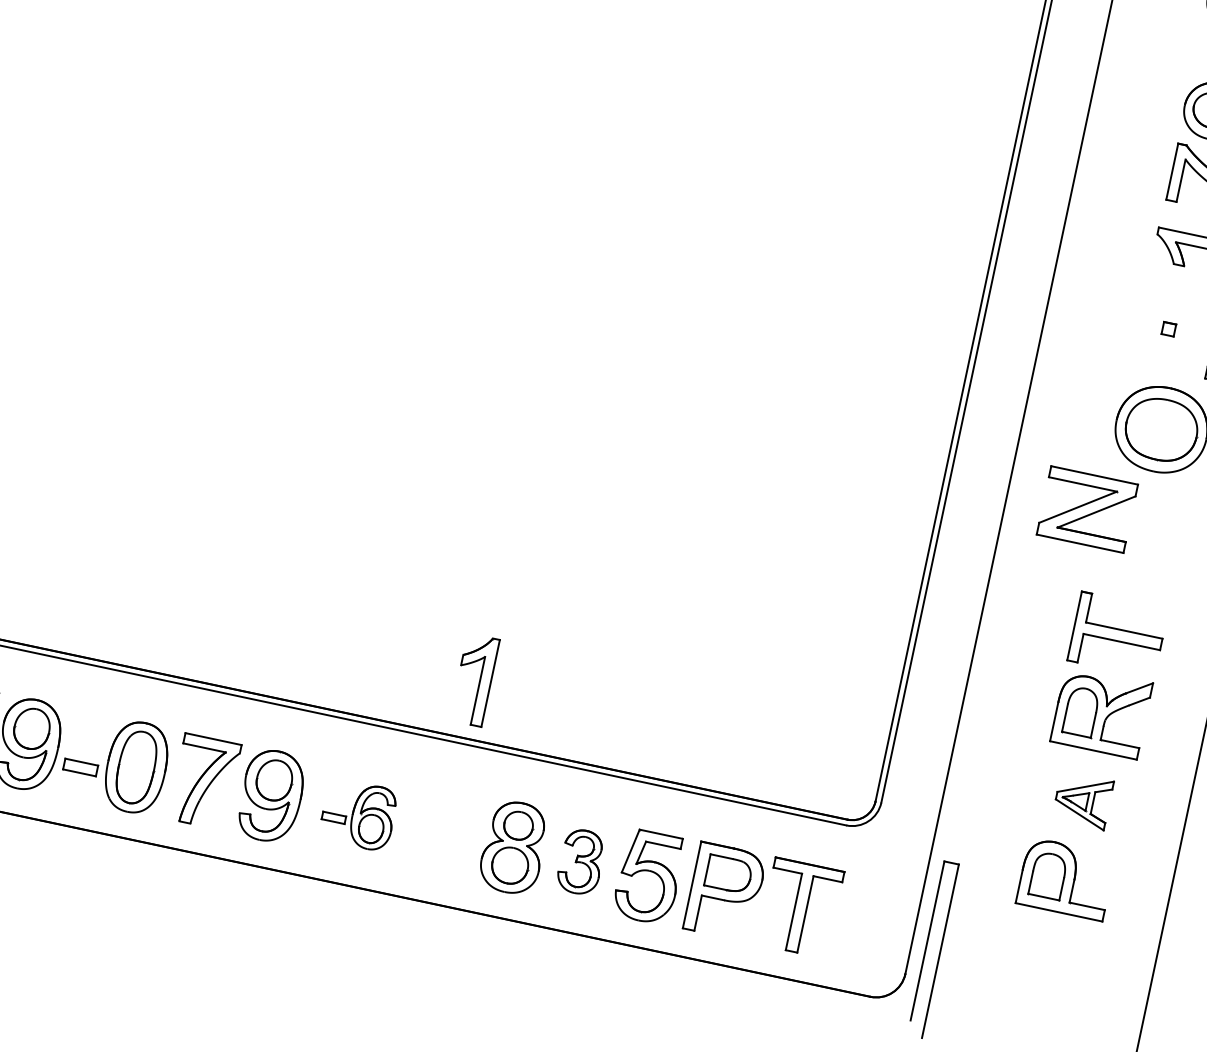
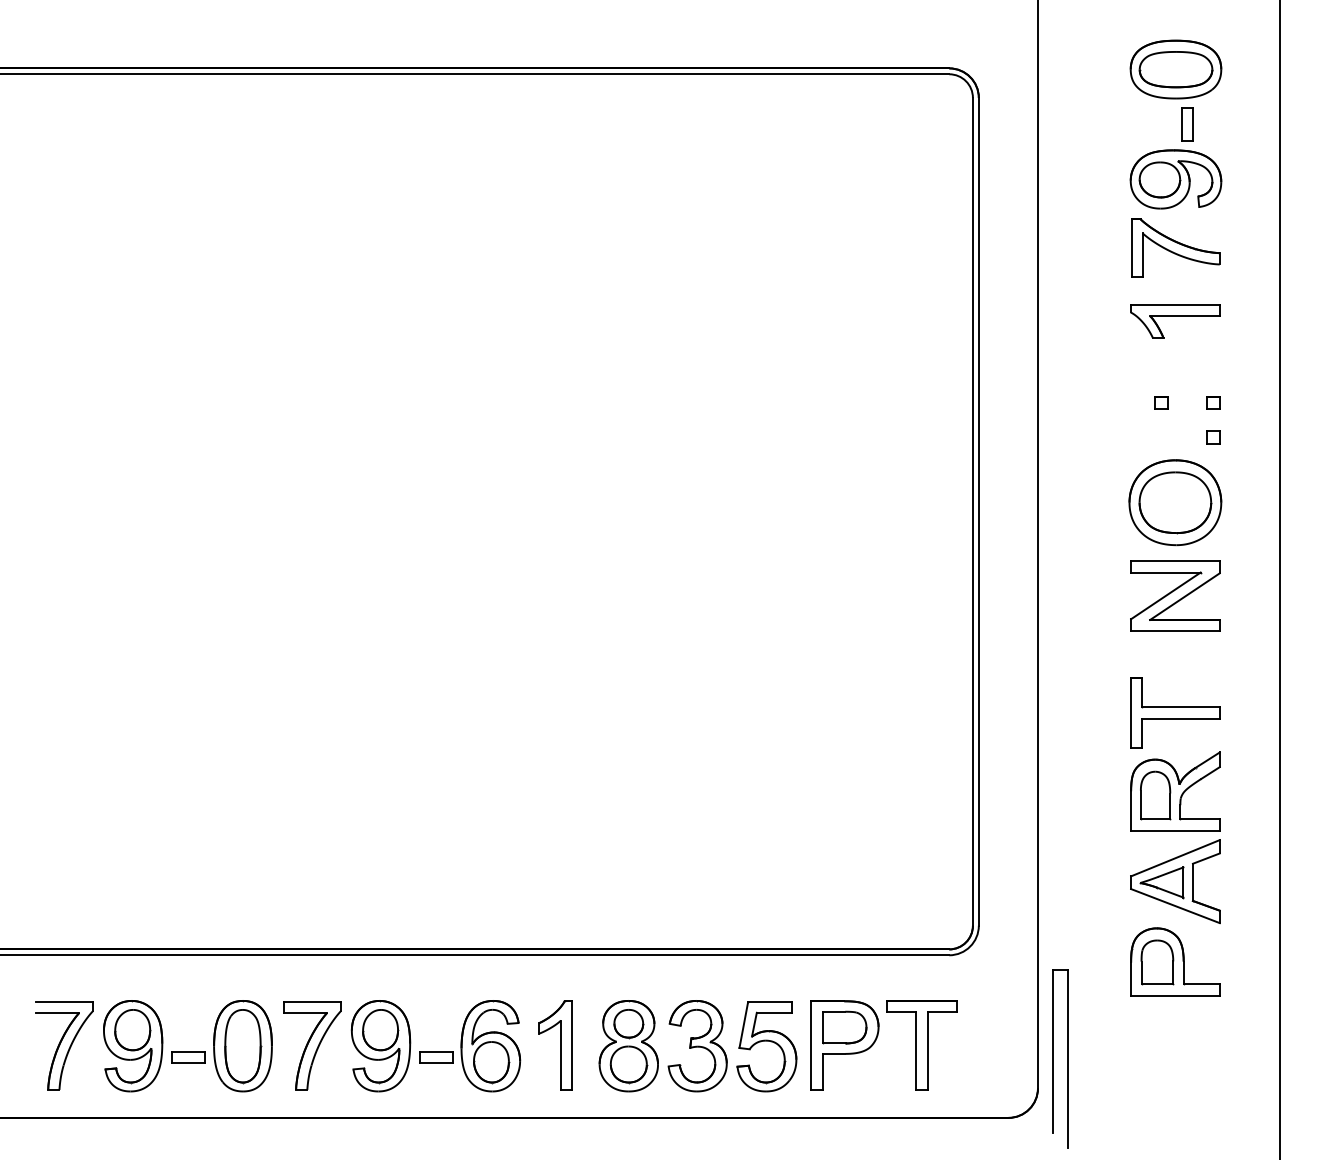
part: (1087, 508) -> (1175, 595), moved
part: (474, 680) -> (555, 1045), moved
part: (1082, 800) -> (1175, 881), size x1.67
part: (359, 815) -> (470, 1046), size x1.43
part: (581, 862) -> (697, 1046), size x1.43

